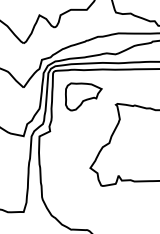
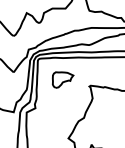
part: (83, 96) -> (62, 79), size x0.7

